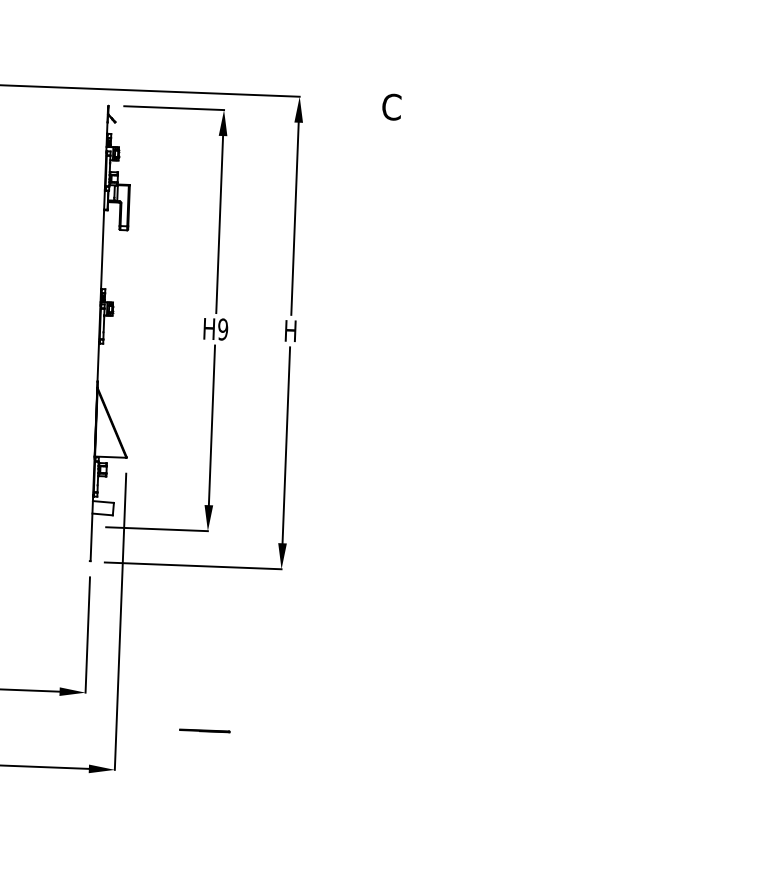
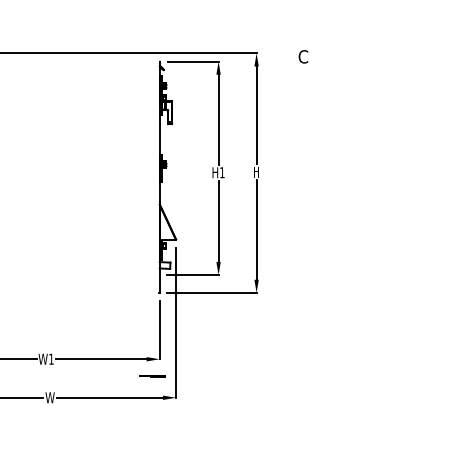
text: (221, 329) -> (221, 172), H9 -> H1
line: (204, 731) -> (152, 376), moved

